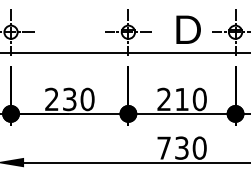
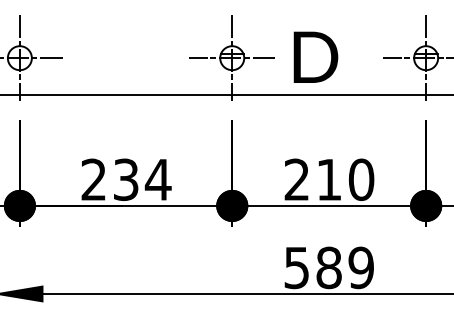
text: (188, 29) -> (315, 56), moved
text: (87, 99) -> (158, 179), 230 -> 234
text: (181, 147) -> (328, 266), 730 -> 589

